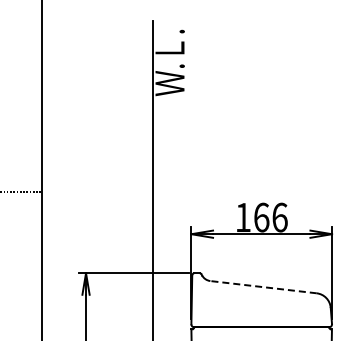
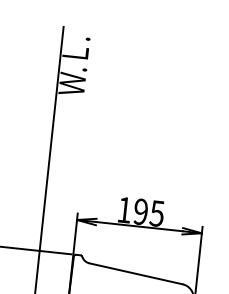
text: (270, 217) -> (148, 212), 166 -> 195
line: (263, 287) -> (135, 274), dashed -> solid

